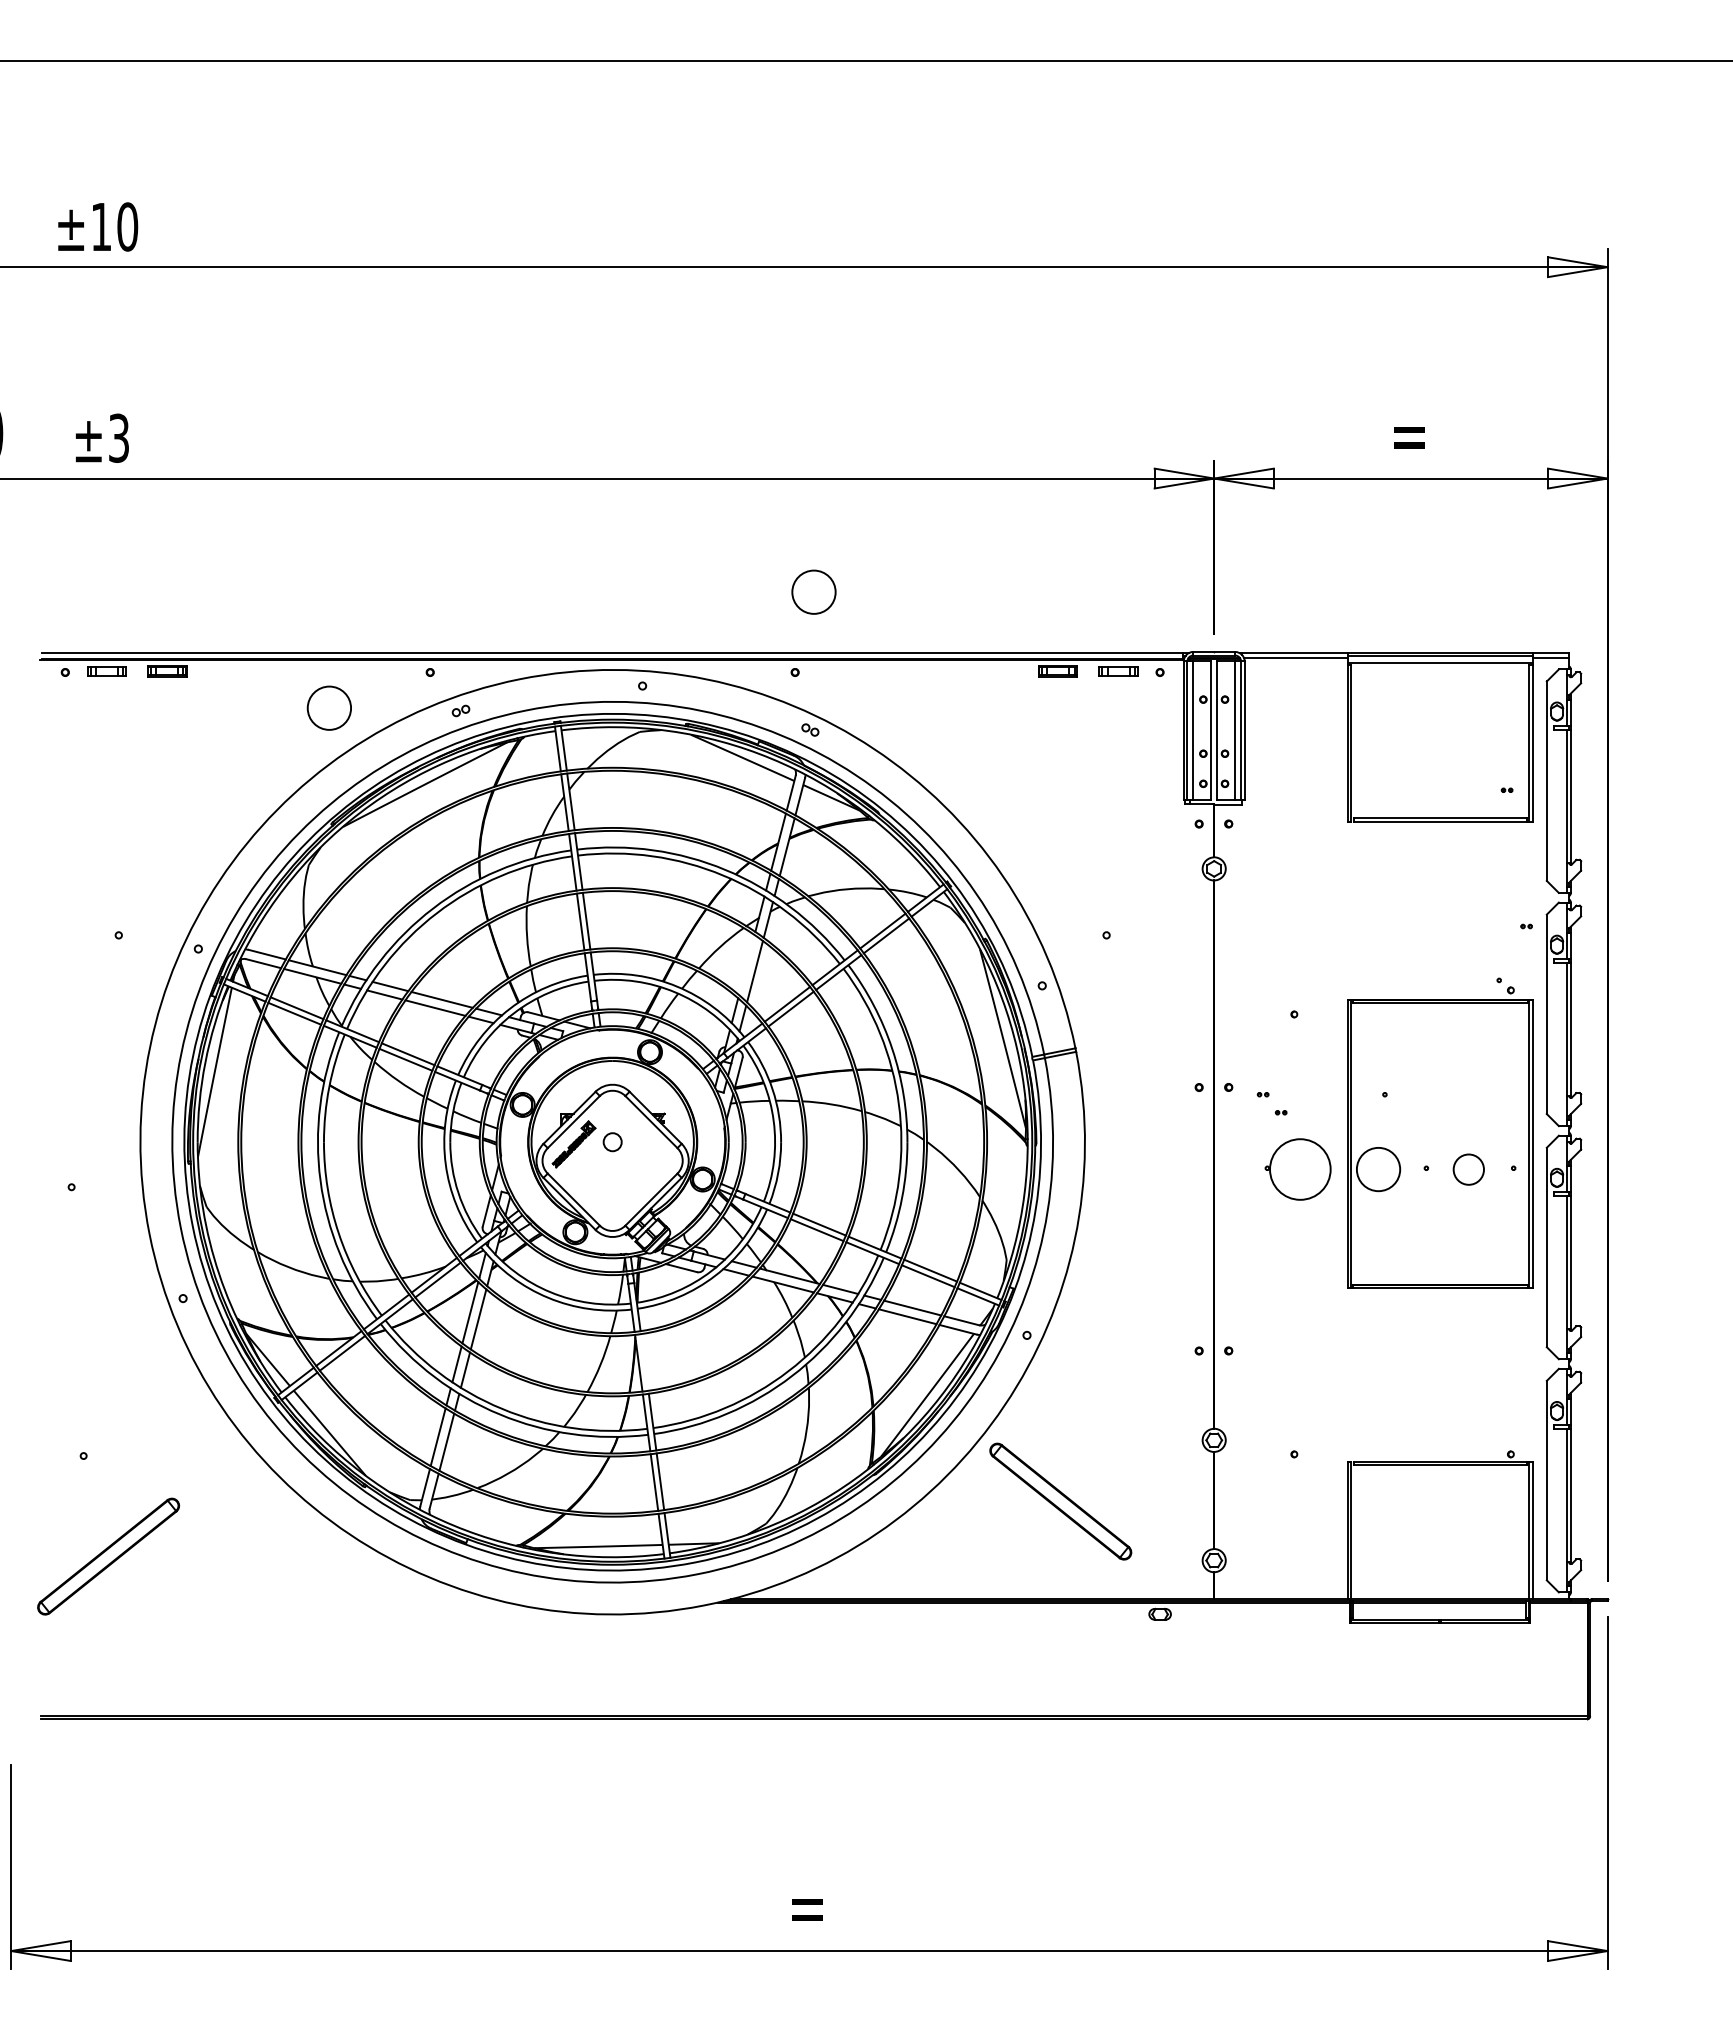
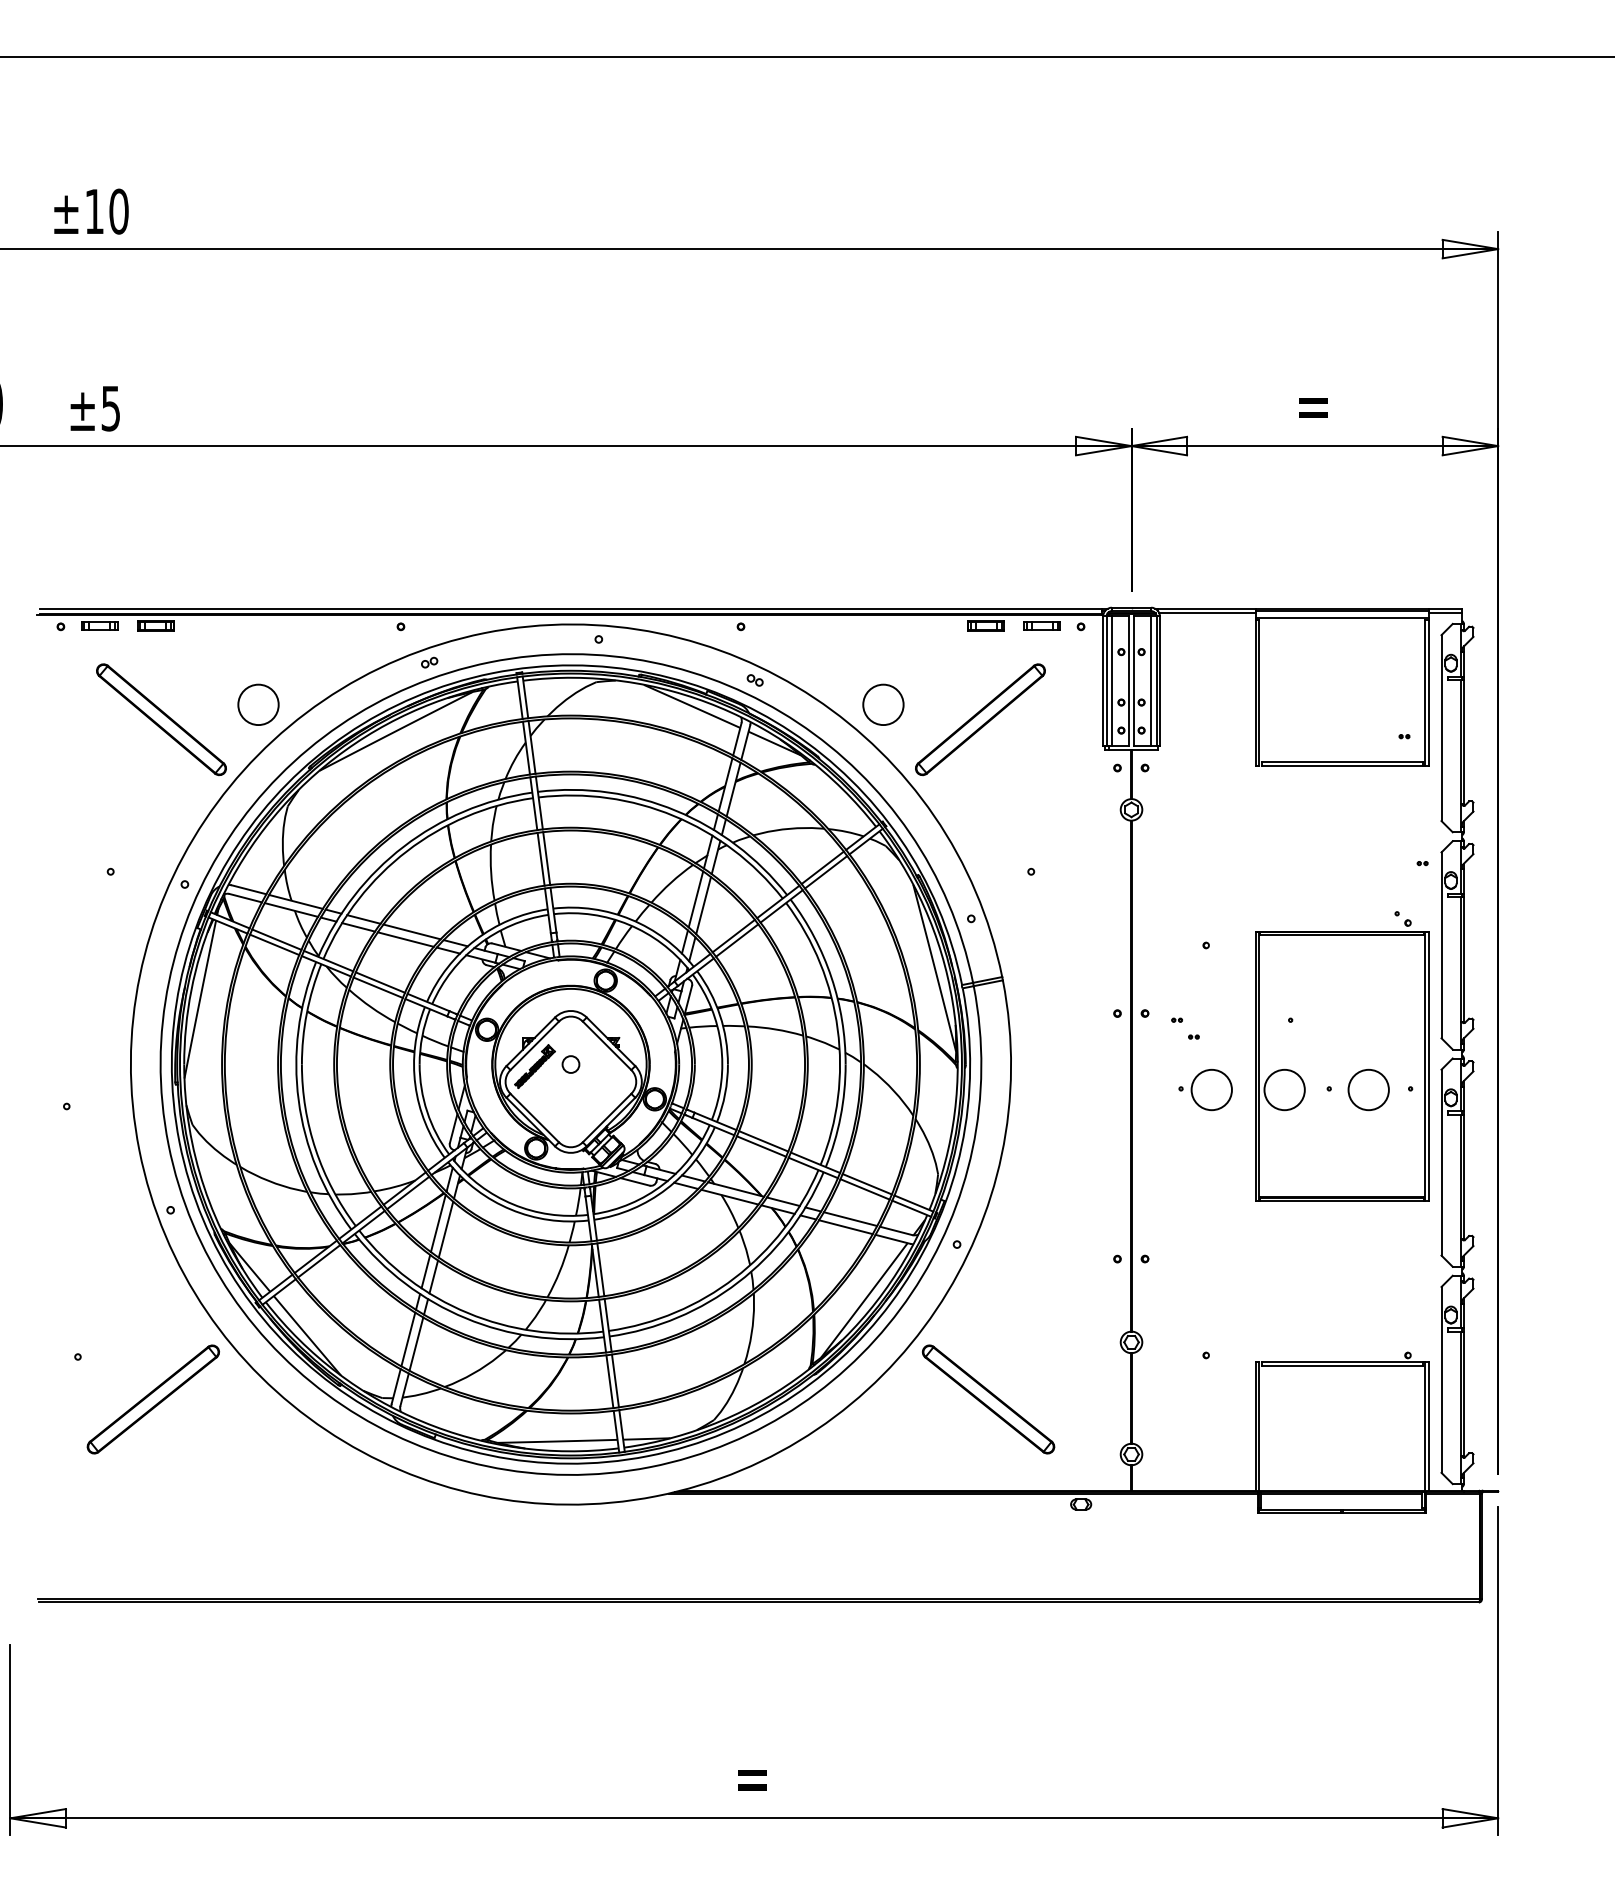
text: (118, 437) -> (110, 407), ±3 -> ±5
circle: (813, 591) -> (882, 704), moved
circle: (328, 707) -> (257, 704), moved
part: (173, 771) -> (161, 719), added
part: (1051, 771) -> (979, 719), added
line: (746, 965) -> (695, 899), added
circle: (1300, 1169) -> (1211, 1089), size x0.71
circle: (1468, 1169) -> (1368, 1089), size x1.43
line: (644, 1362) -> (600, 1269), added
part: (108, 1556) -> (153, 1399), moved

